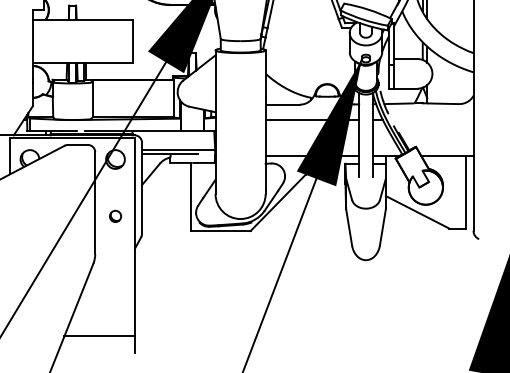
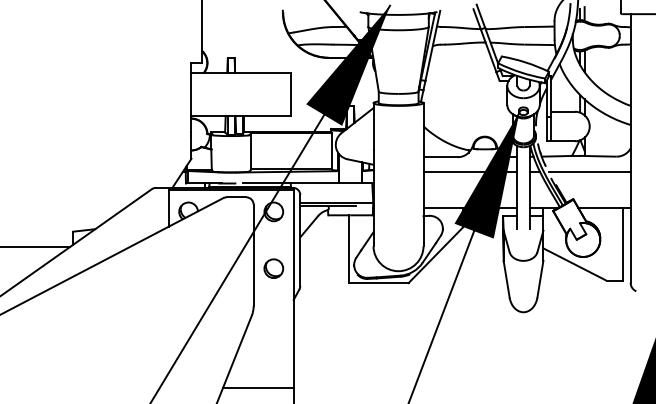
line: (432, 119) -> (589, 172), added
part: (115, 216) -> (273, 268), size x1.67

